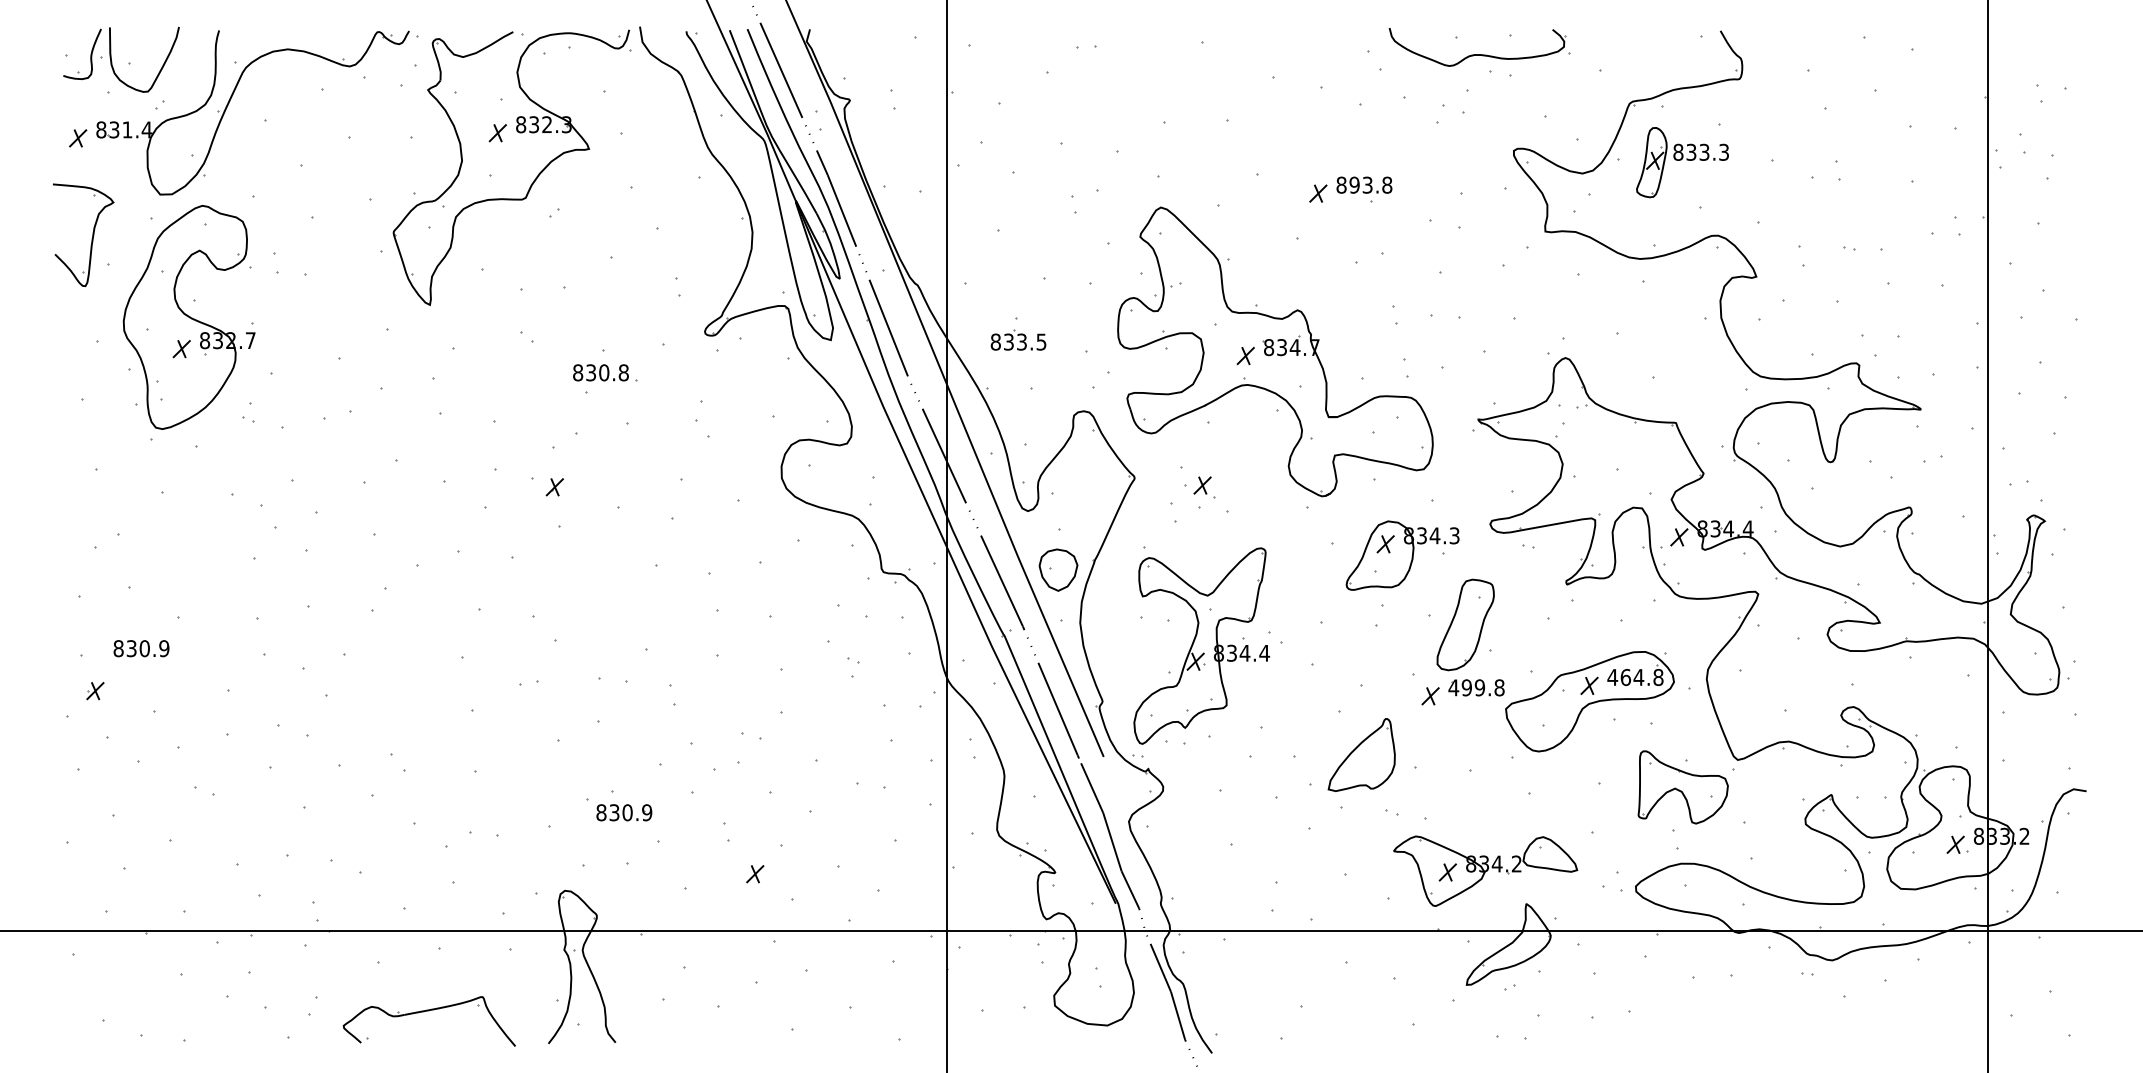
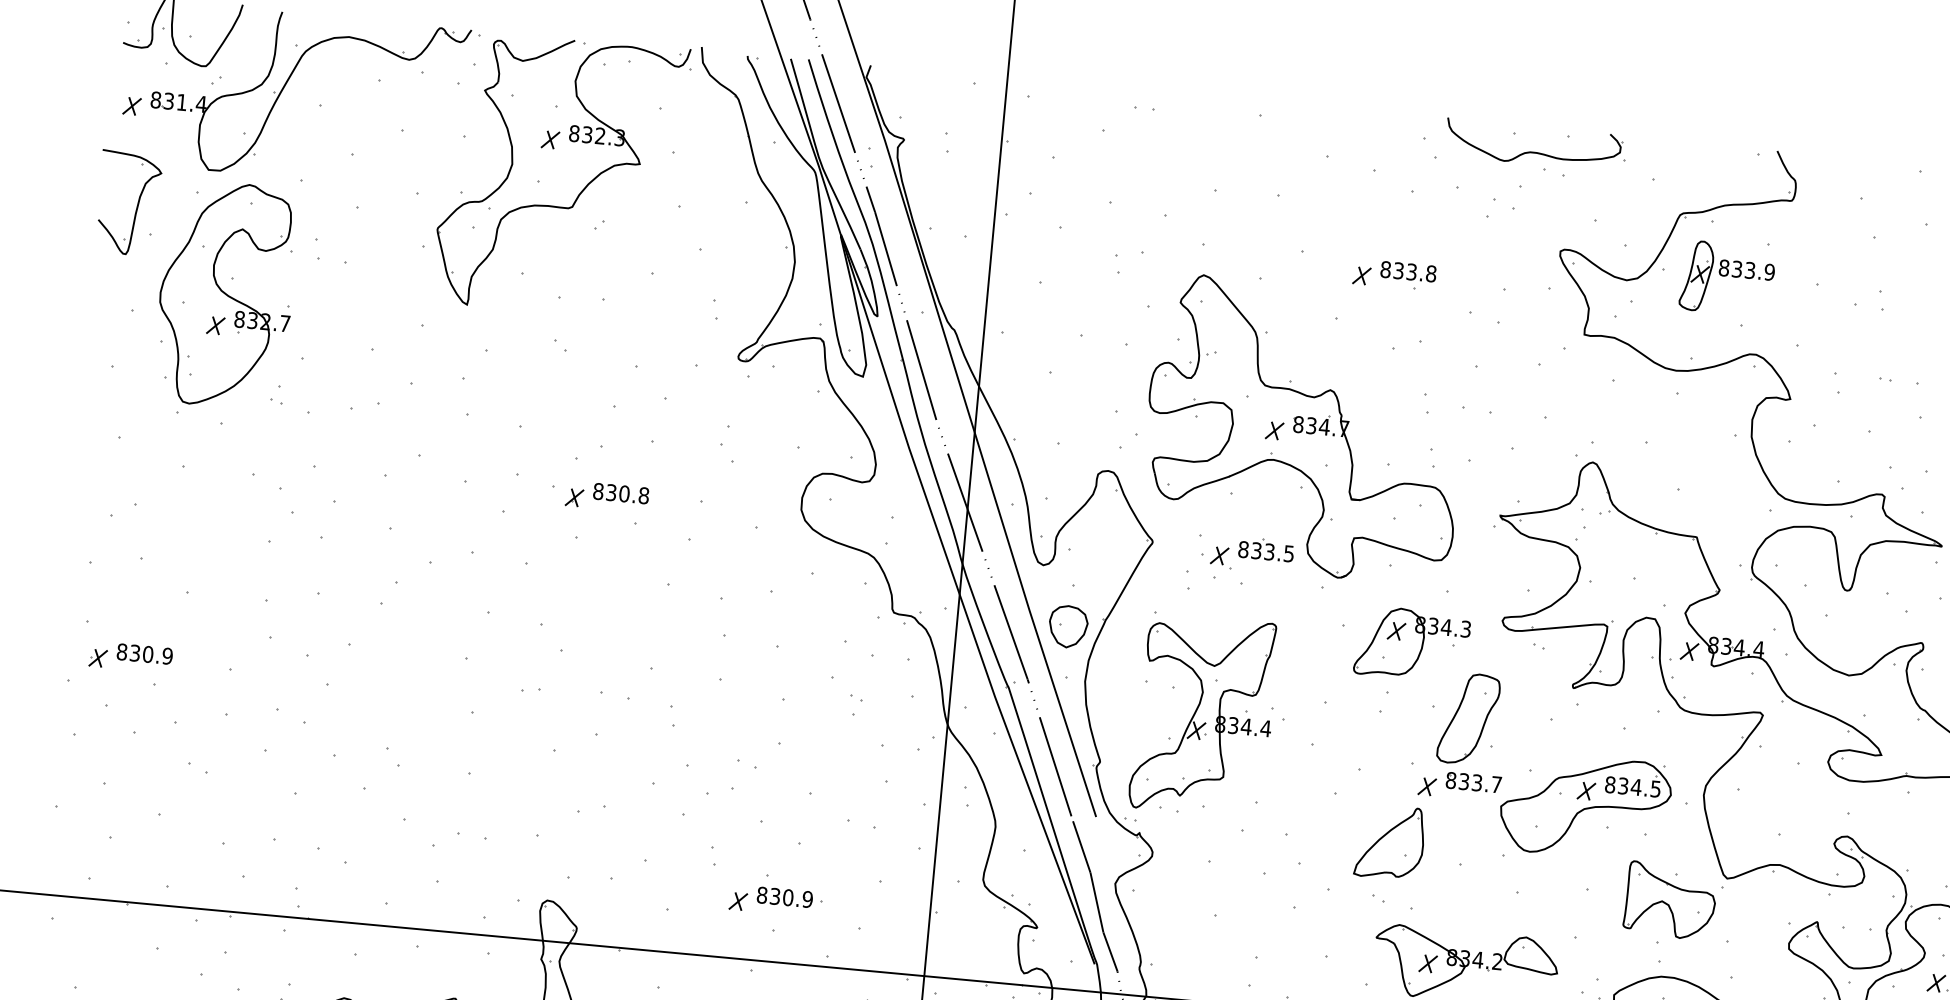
text: (1724, 151) -> (1770, 271), 833.3 -> 833.9
text: (1354, 184) -> (1398, 270), 893.8 -> 833.8
part: (1018, 339) -> (1266, 549), moved
text: (600, 372) -> (620, 493), moved
text: (141, 648) -> (144, 653), moved
text: (1635, 677) -> (1632, 787), 464.8 -> 834.5
text: (1476, 687) -> (1473, 782), 499.8 -> 833.7
part: (1361, 754) -> (1389, 841), moved
part: (624, 812) -> (785, 897), moved

